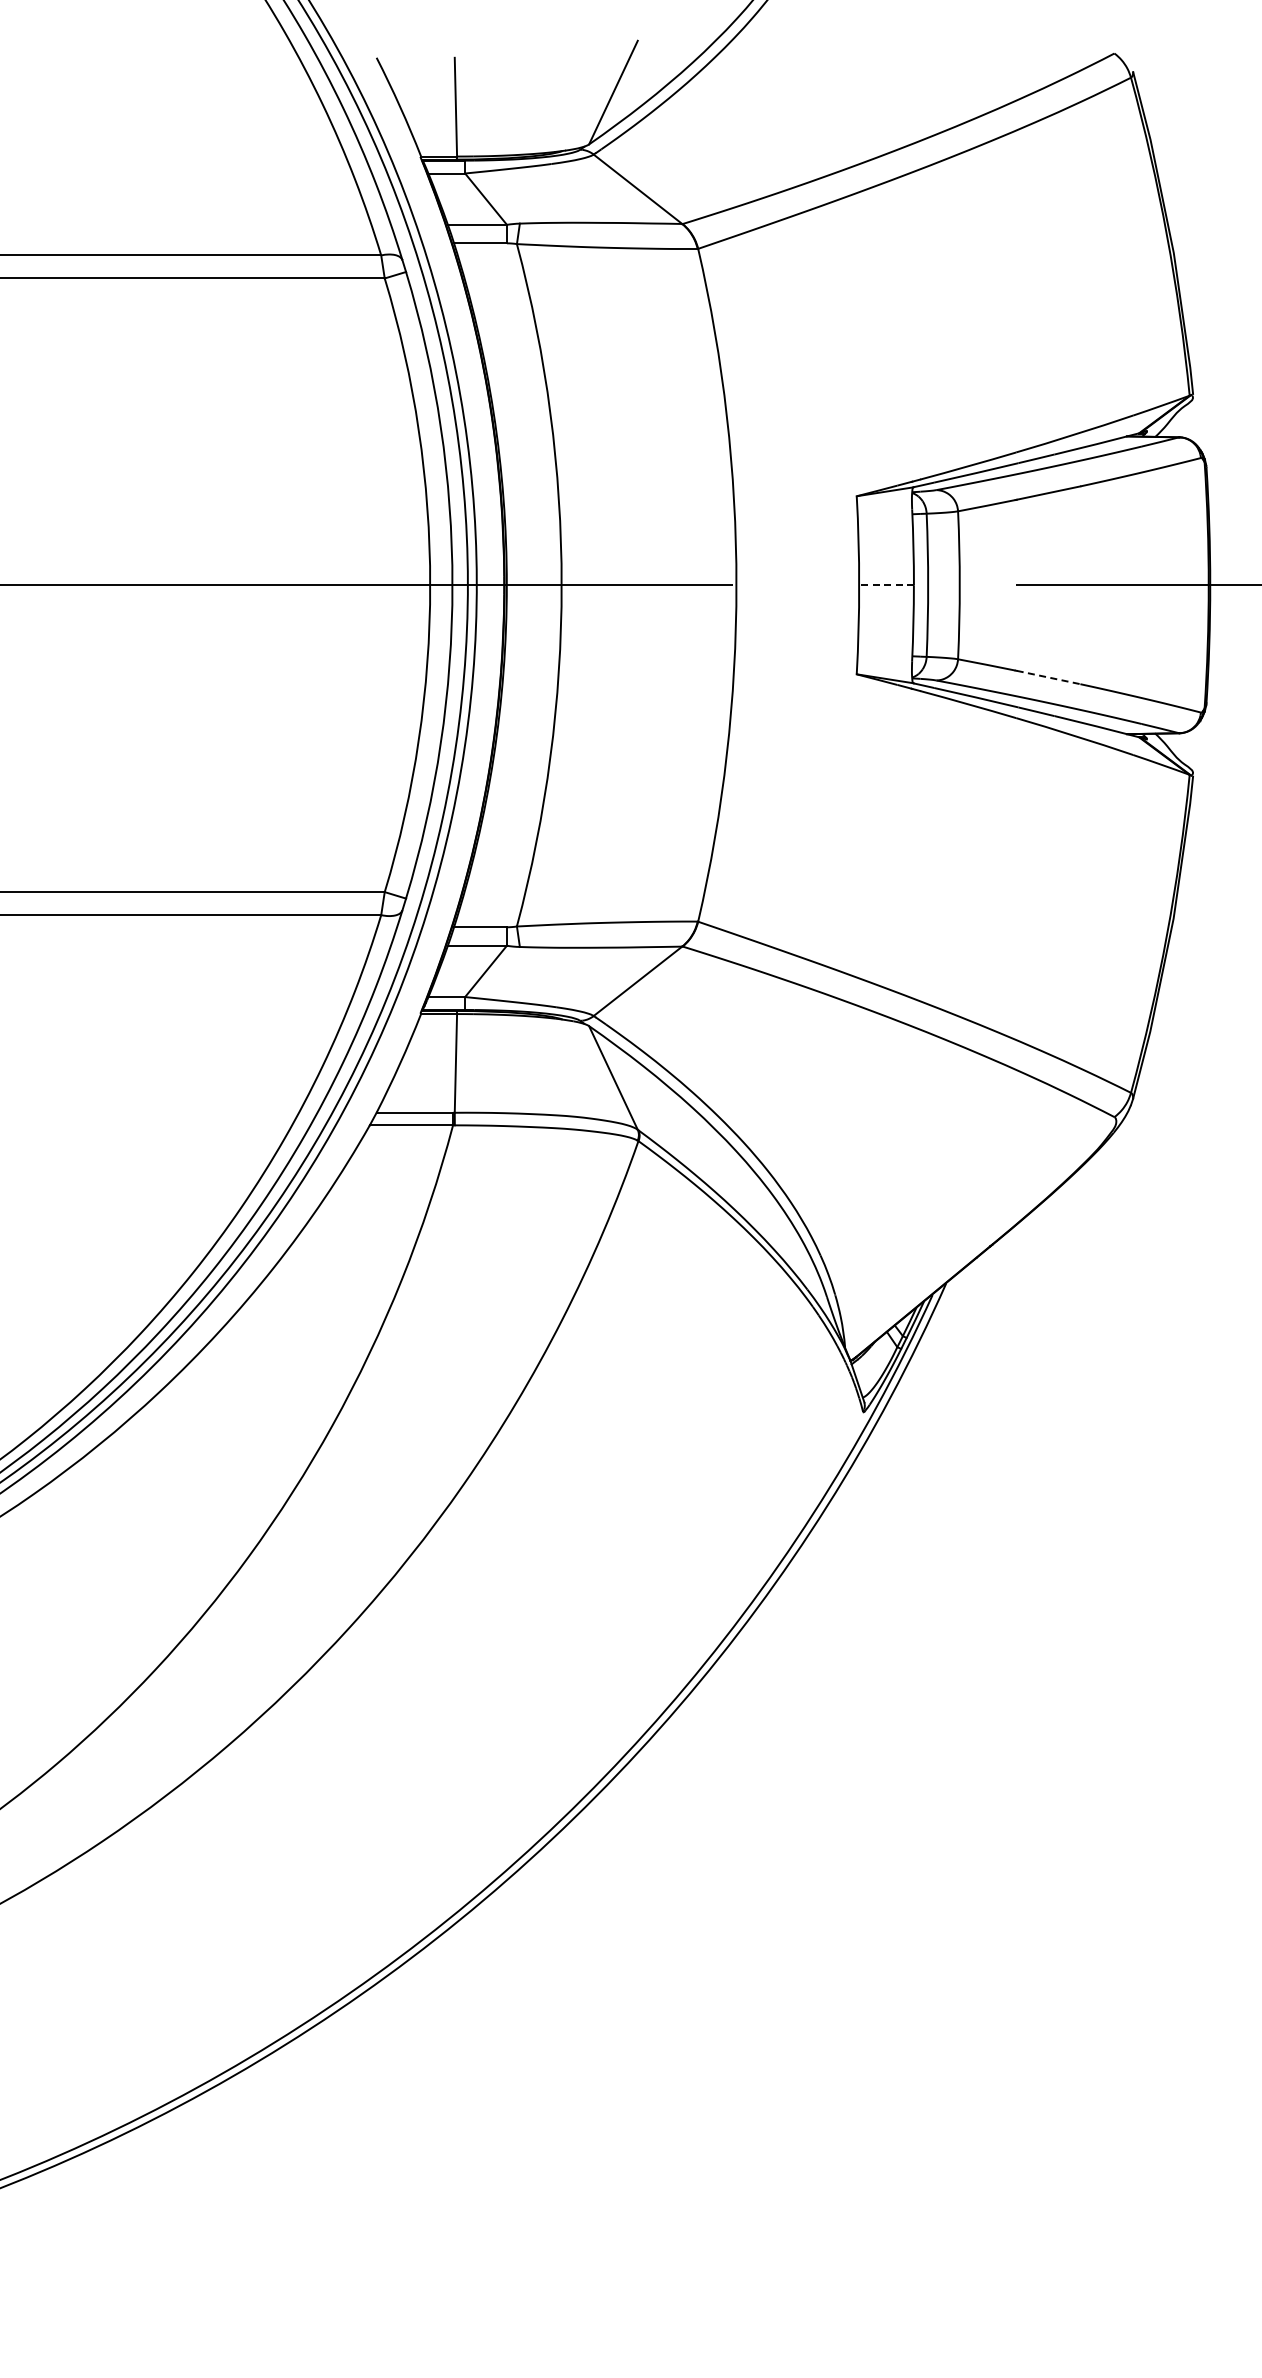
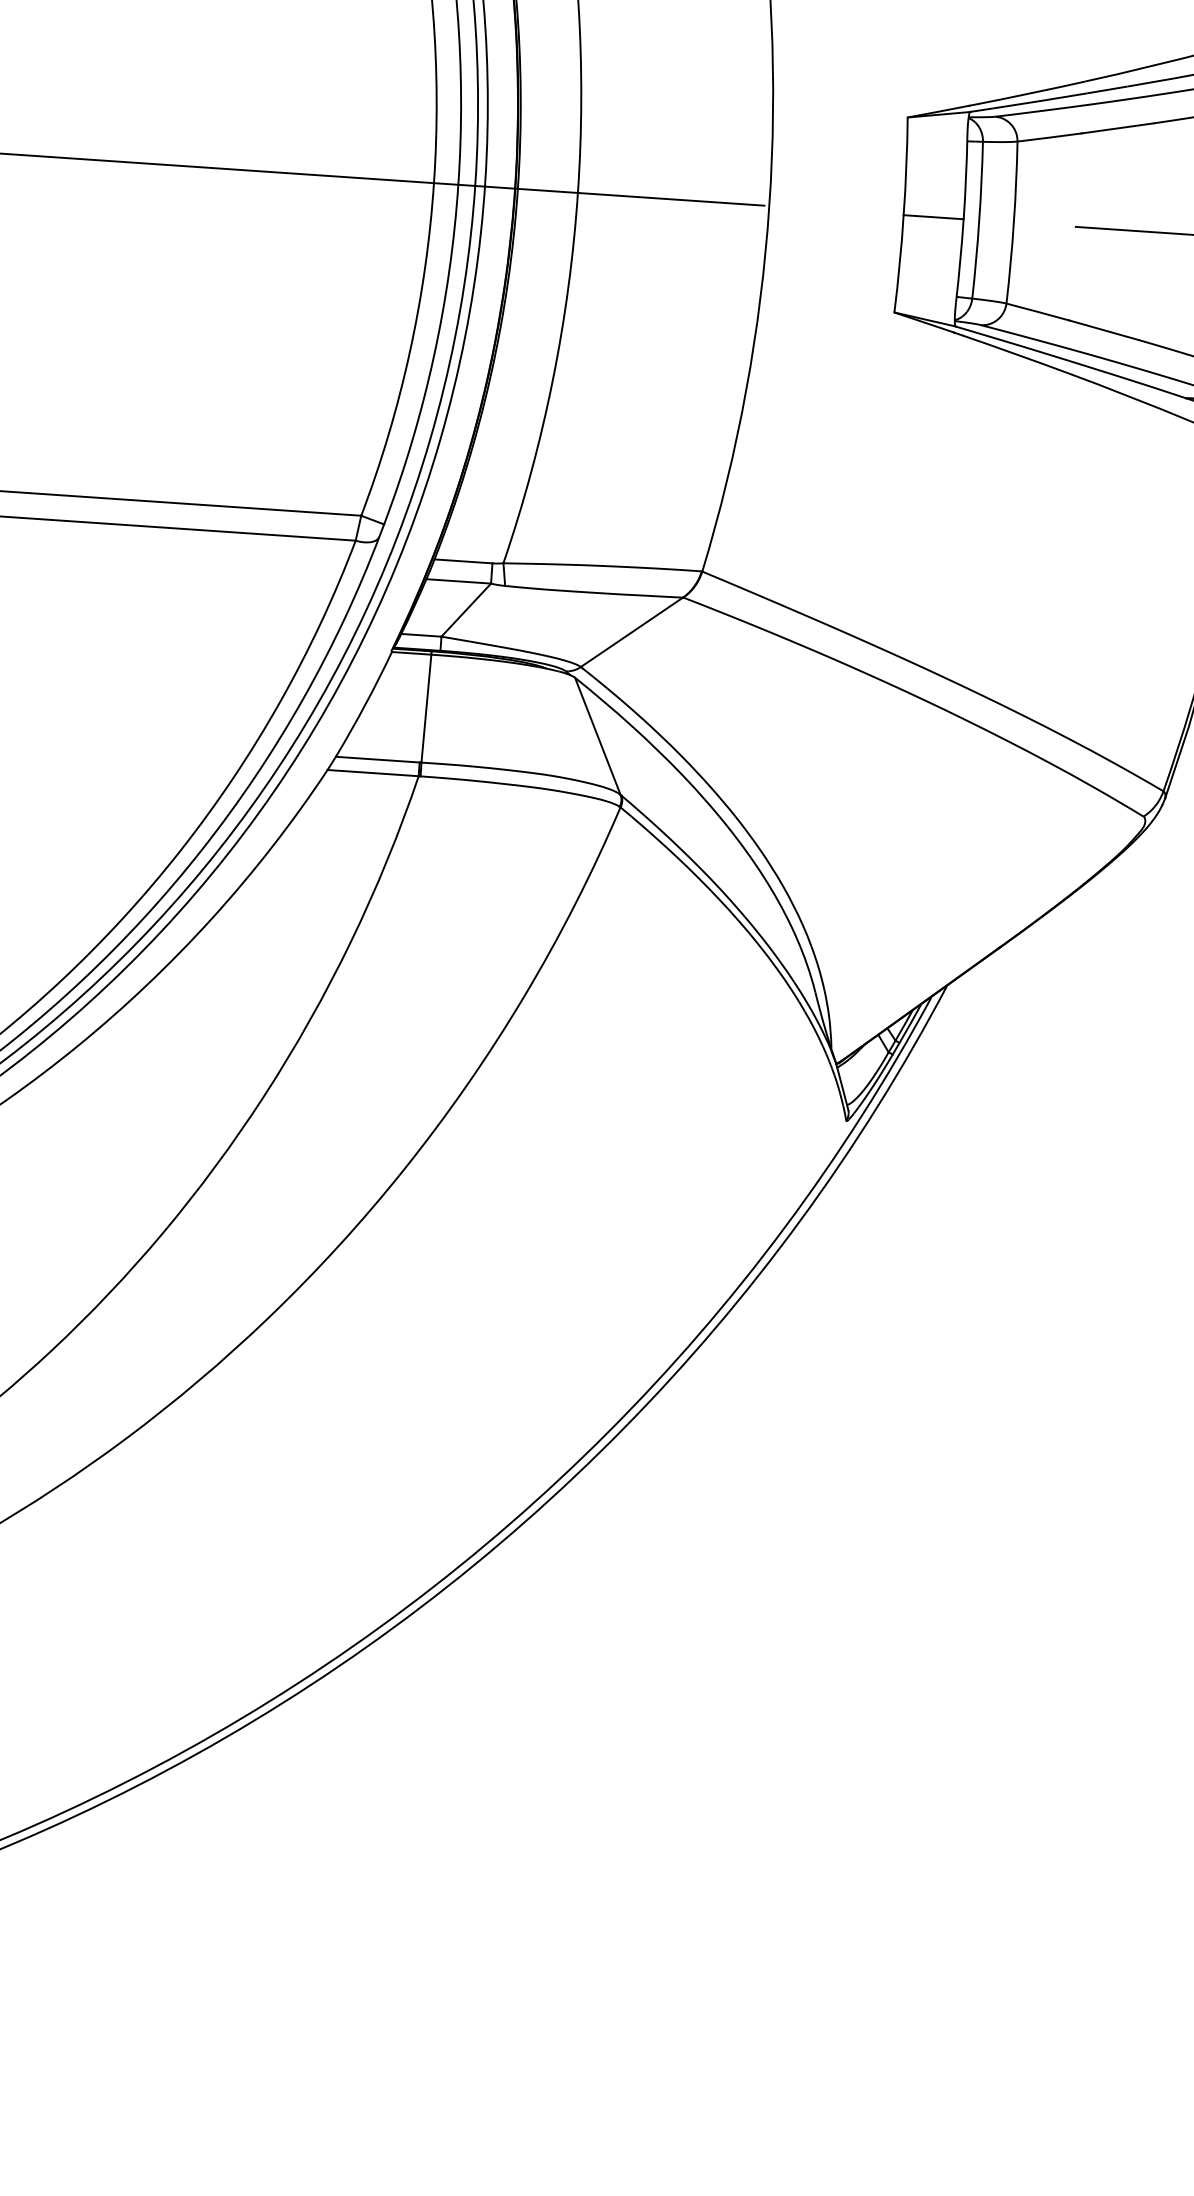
line: (886, 585) -> (933, 217), dashed -> solid
line: (1048, 677) -> (1104, 330), dashed -> solid

